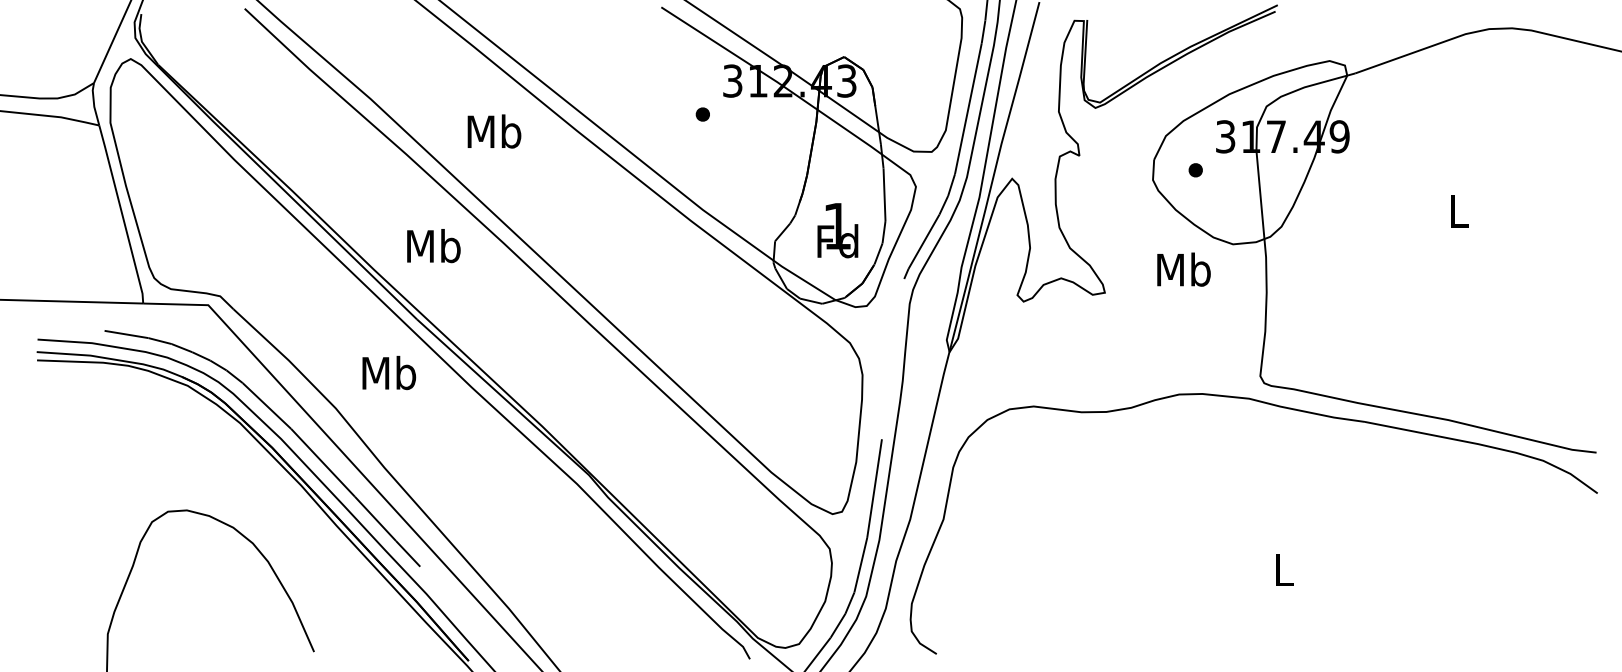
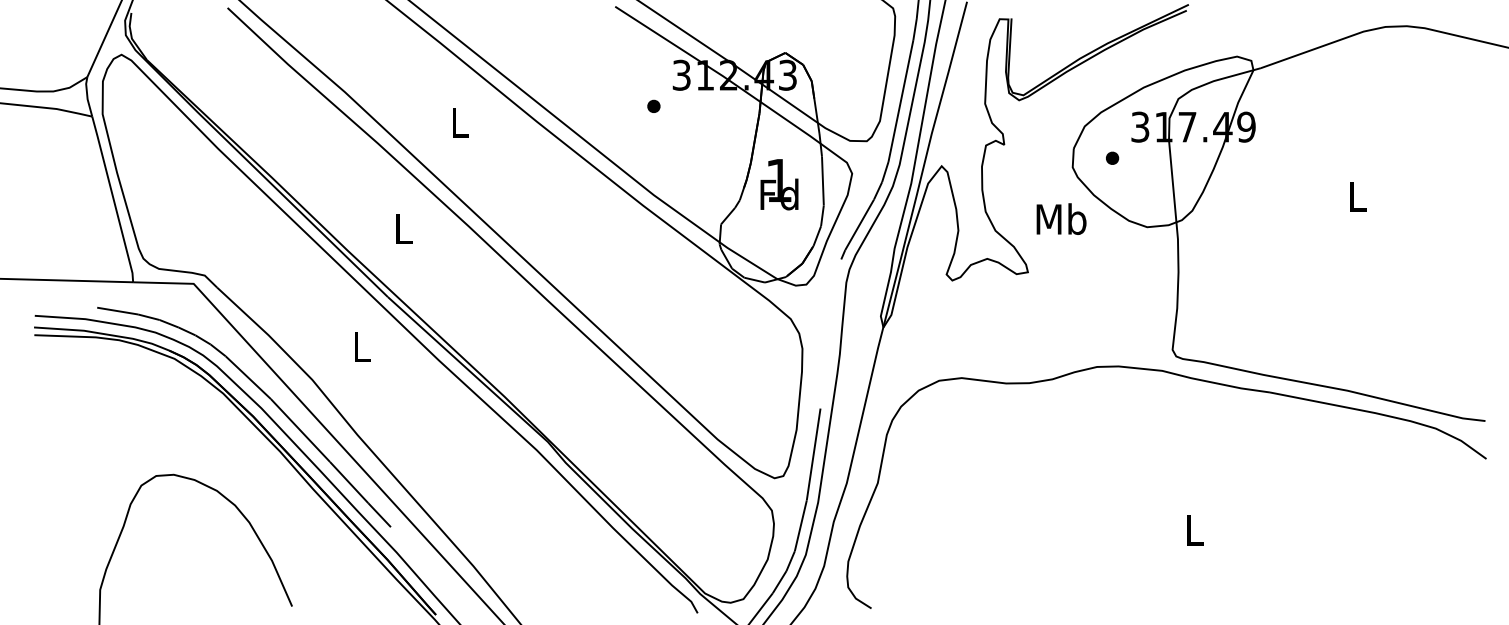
text: (494, 131) -> (459, 122), Mb -> L
text: (837, 230) -> (779, 184), moved
text: (433, 246) -> (403, 229), Mb -> L
text: (1183, 269) -> (1061, 218), moved
text: (389, 372) -> (362, 346), Mb -> L

